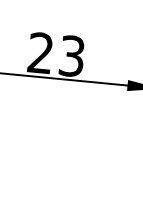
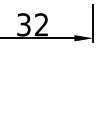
text: (55, 54) -> (32, 24), 23 -> 32

